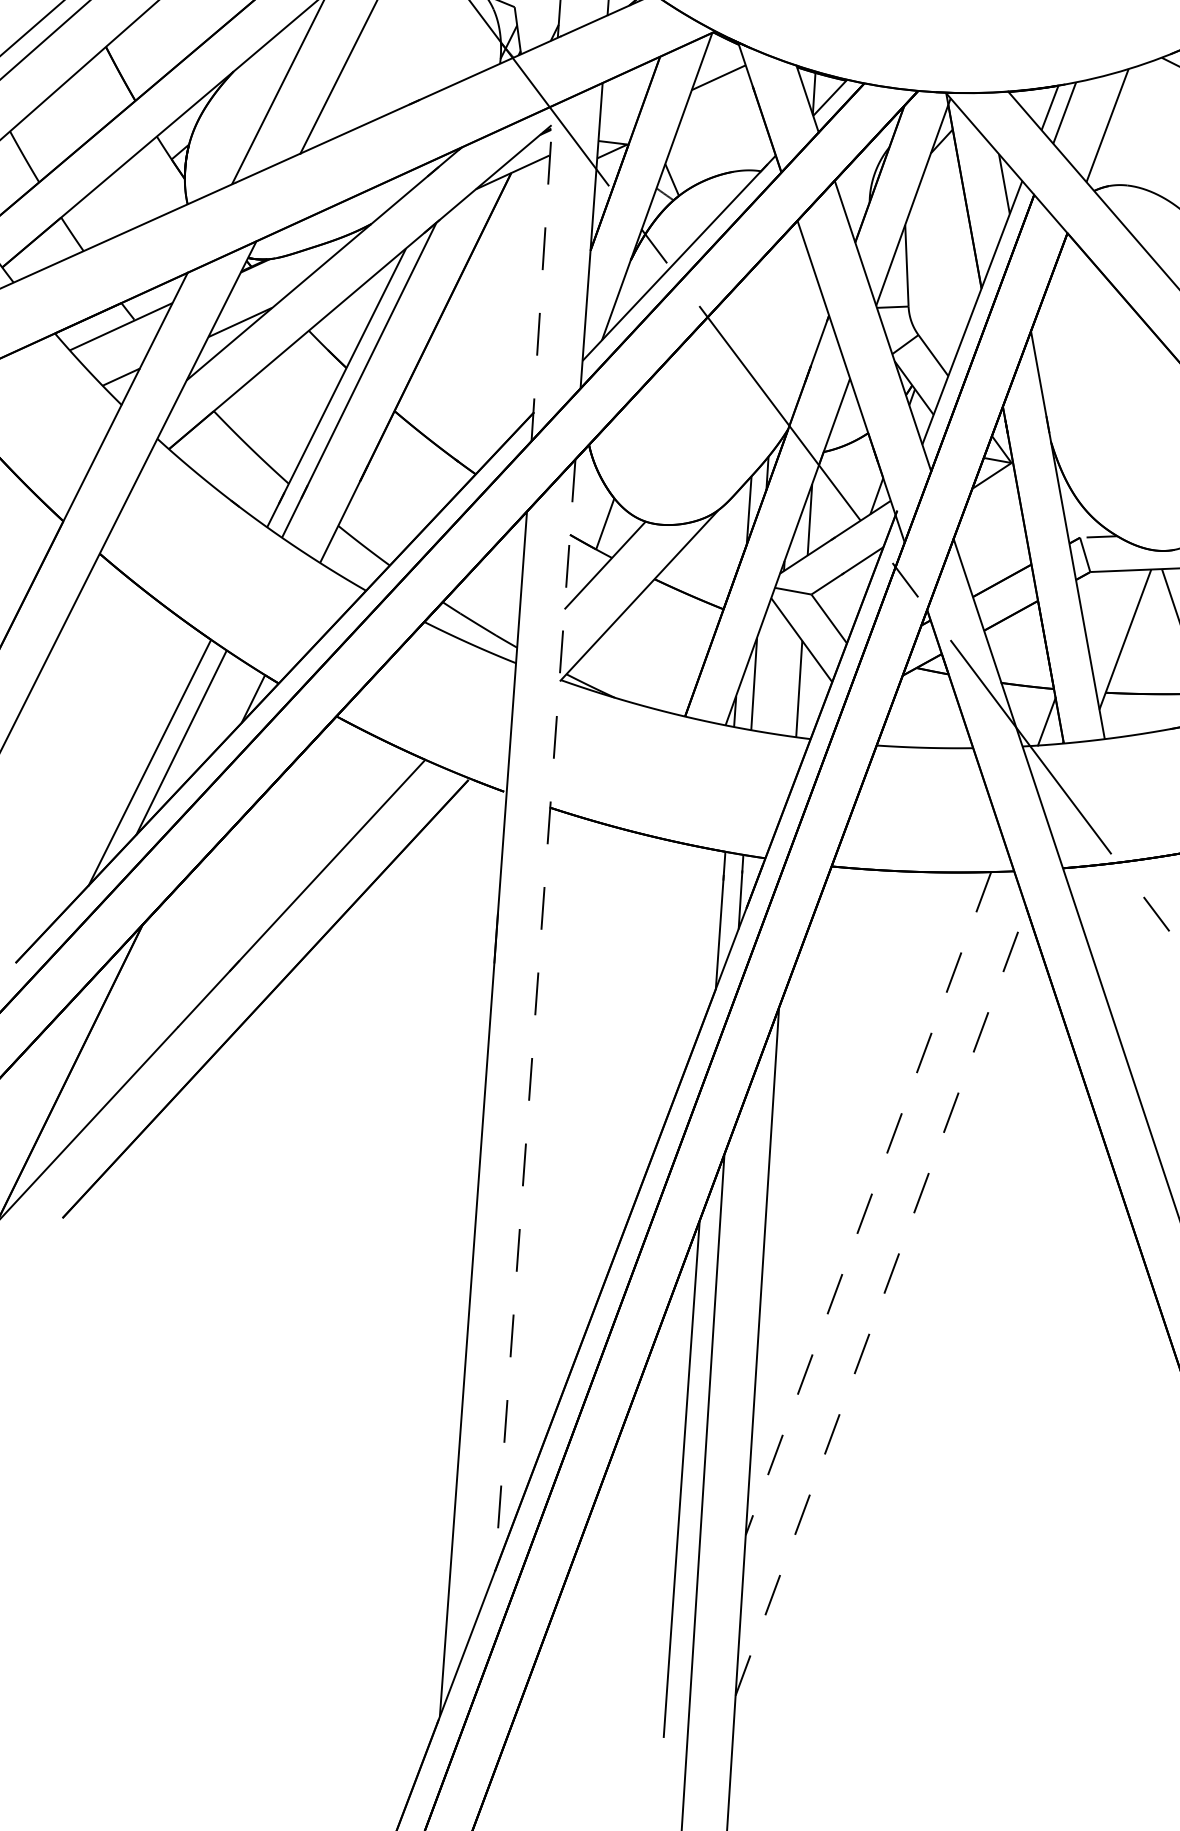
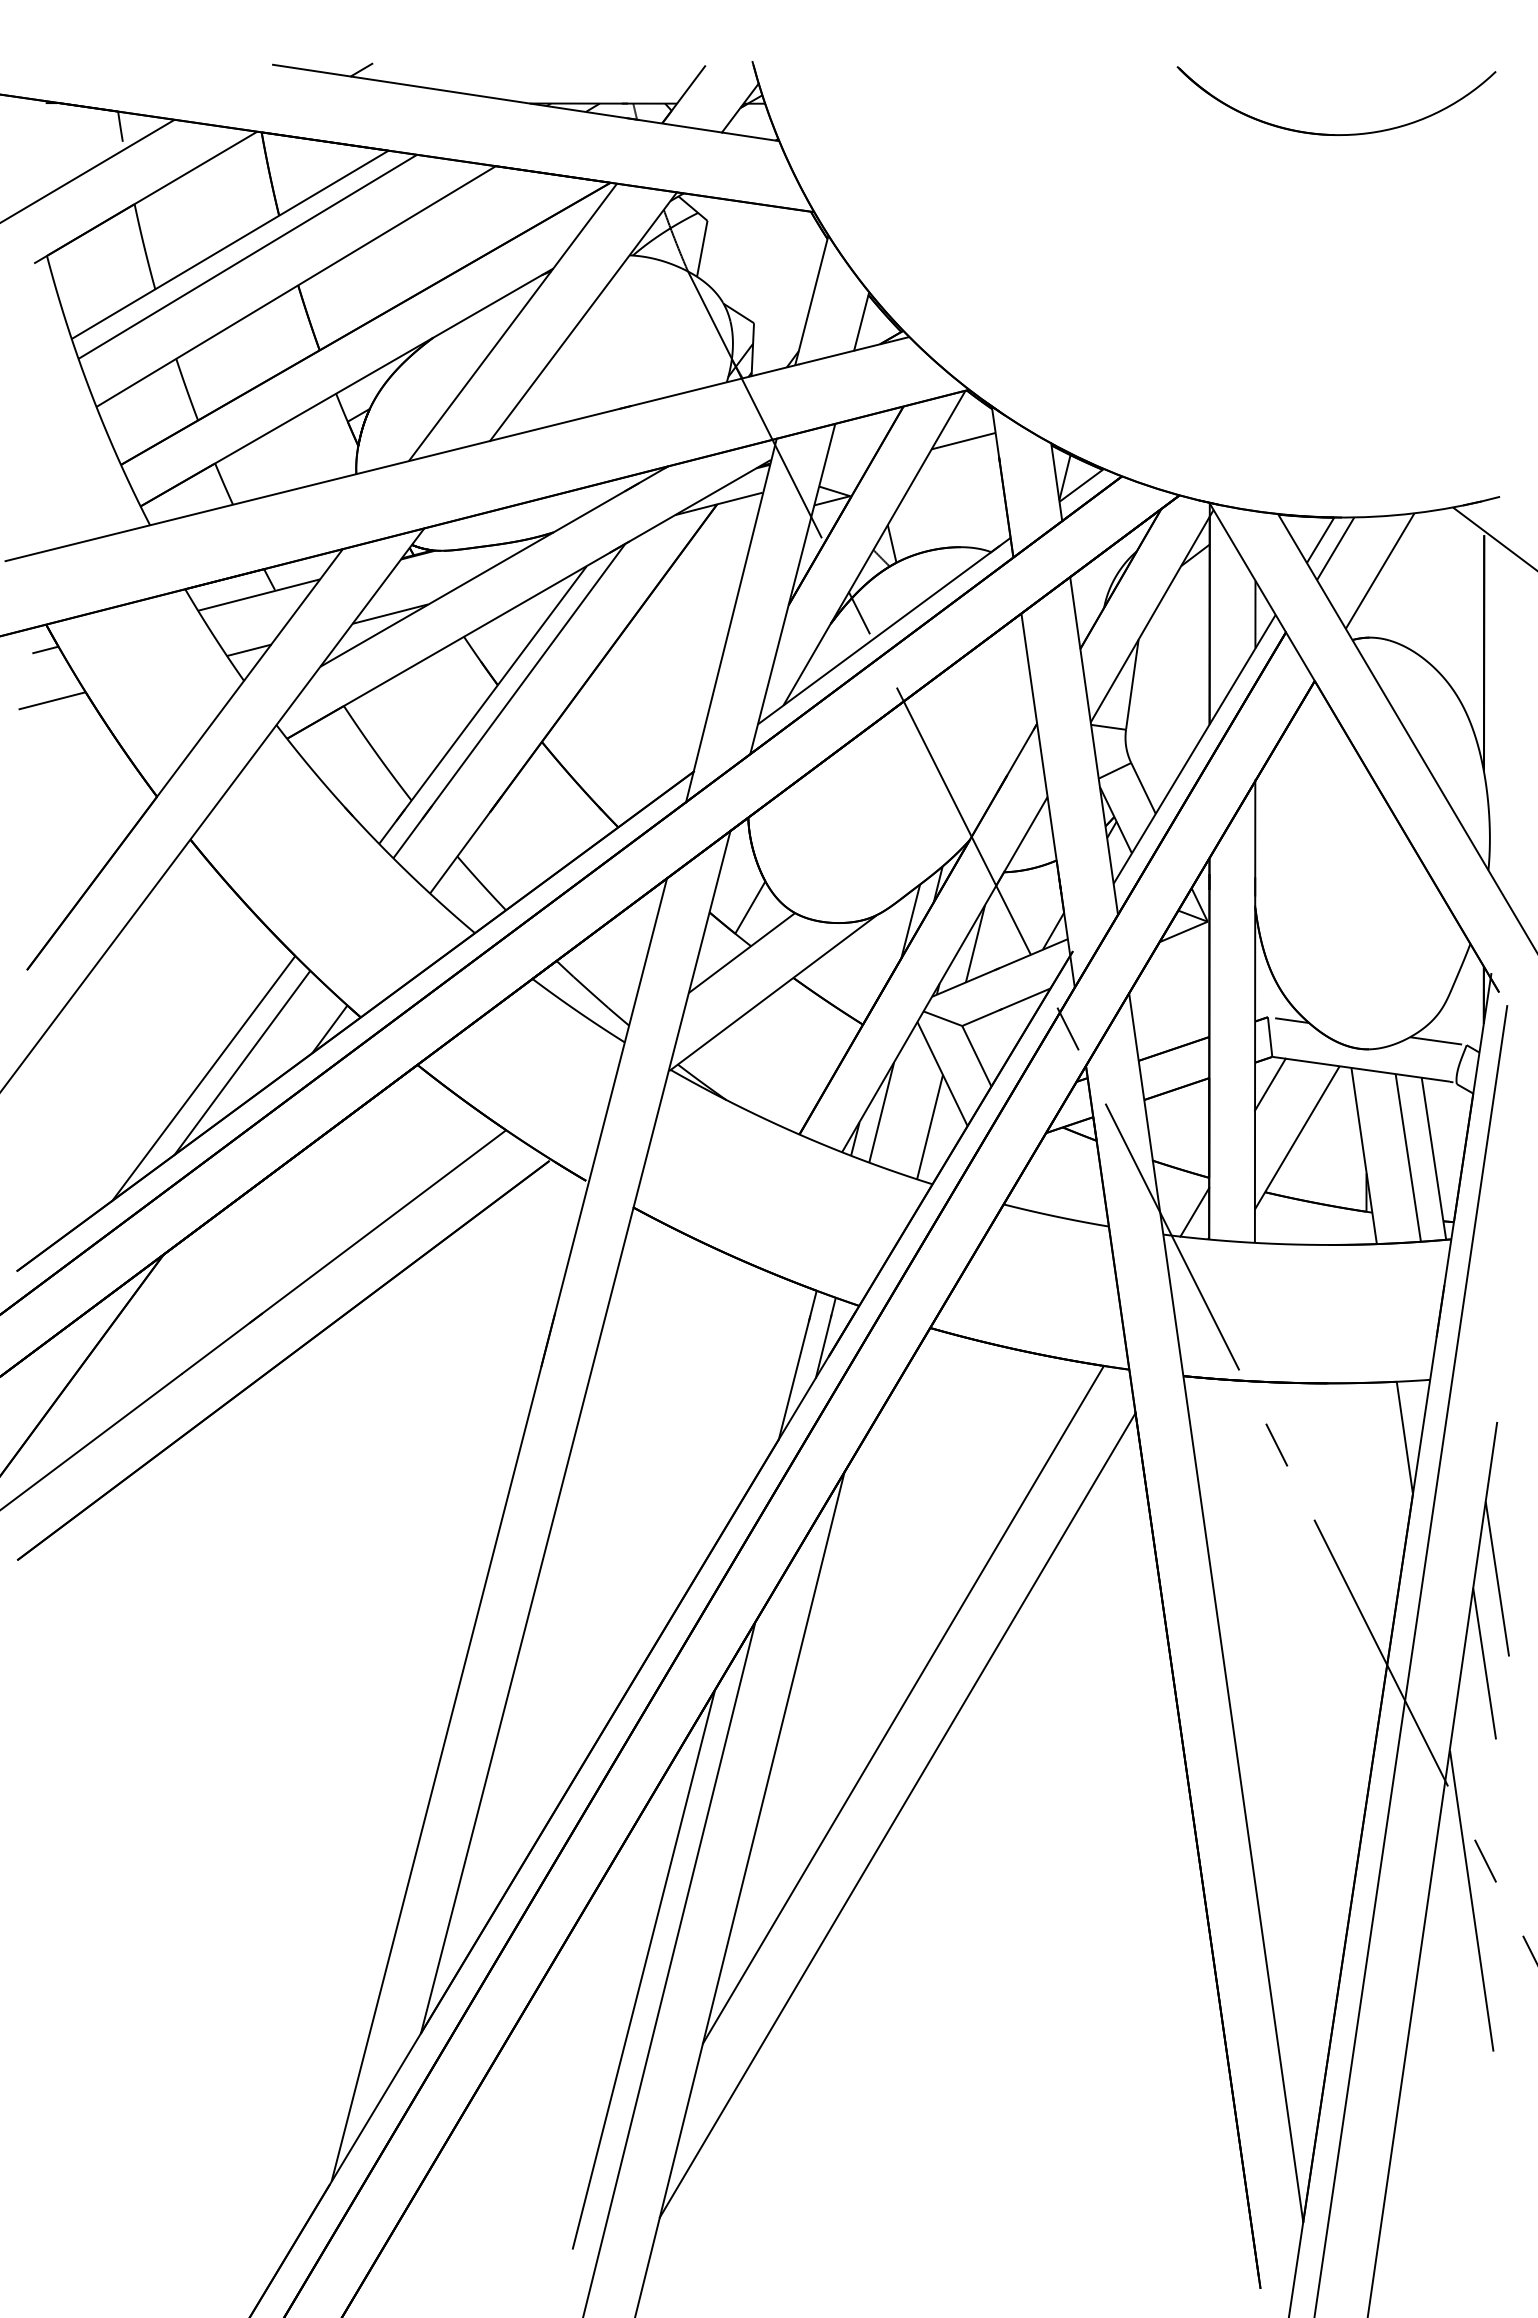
line: (542, 273) -> (731, 620), dashed -> solid
line: (1093, 596) -> (1270, 1084), added
line: (535, 1015) -> (575, 1432), dashed -> solid
line: (868, 1203) -> (903, 1704), dashed -> solid
line: (880, 1301) -> (897, 1814), dashed -> solid

